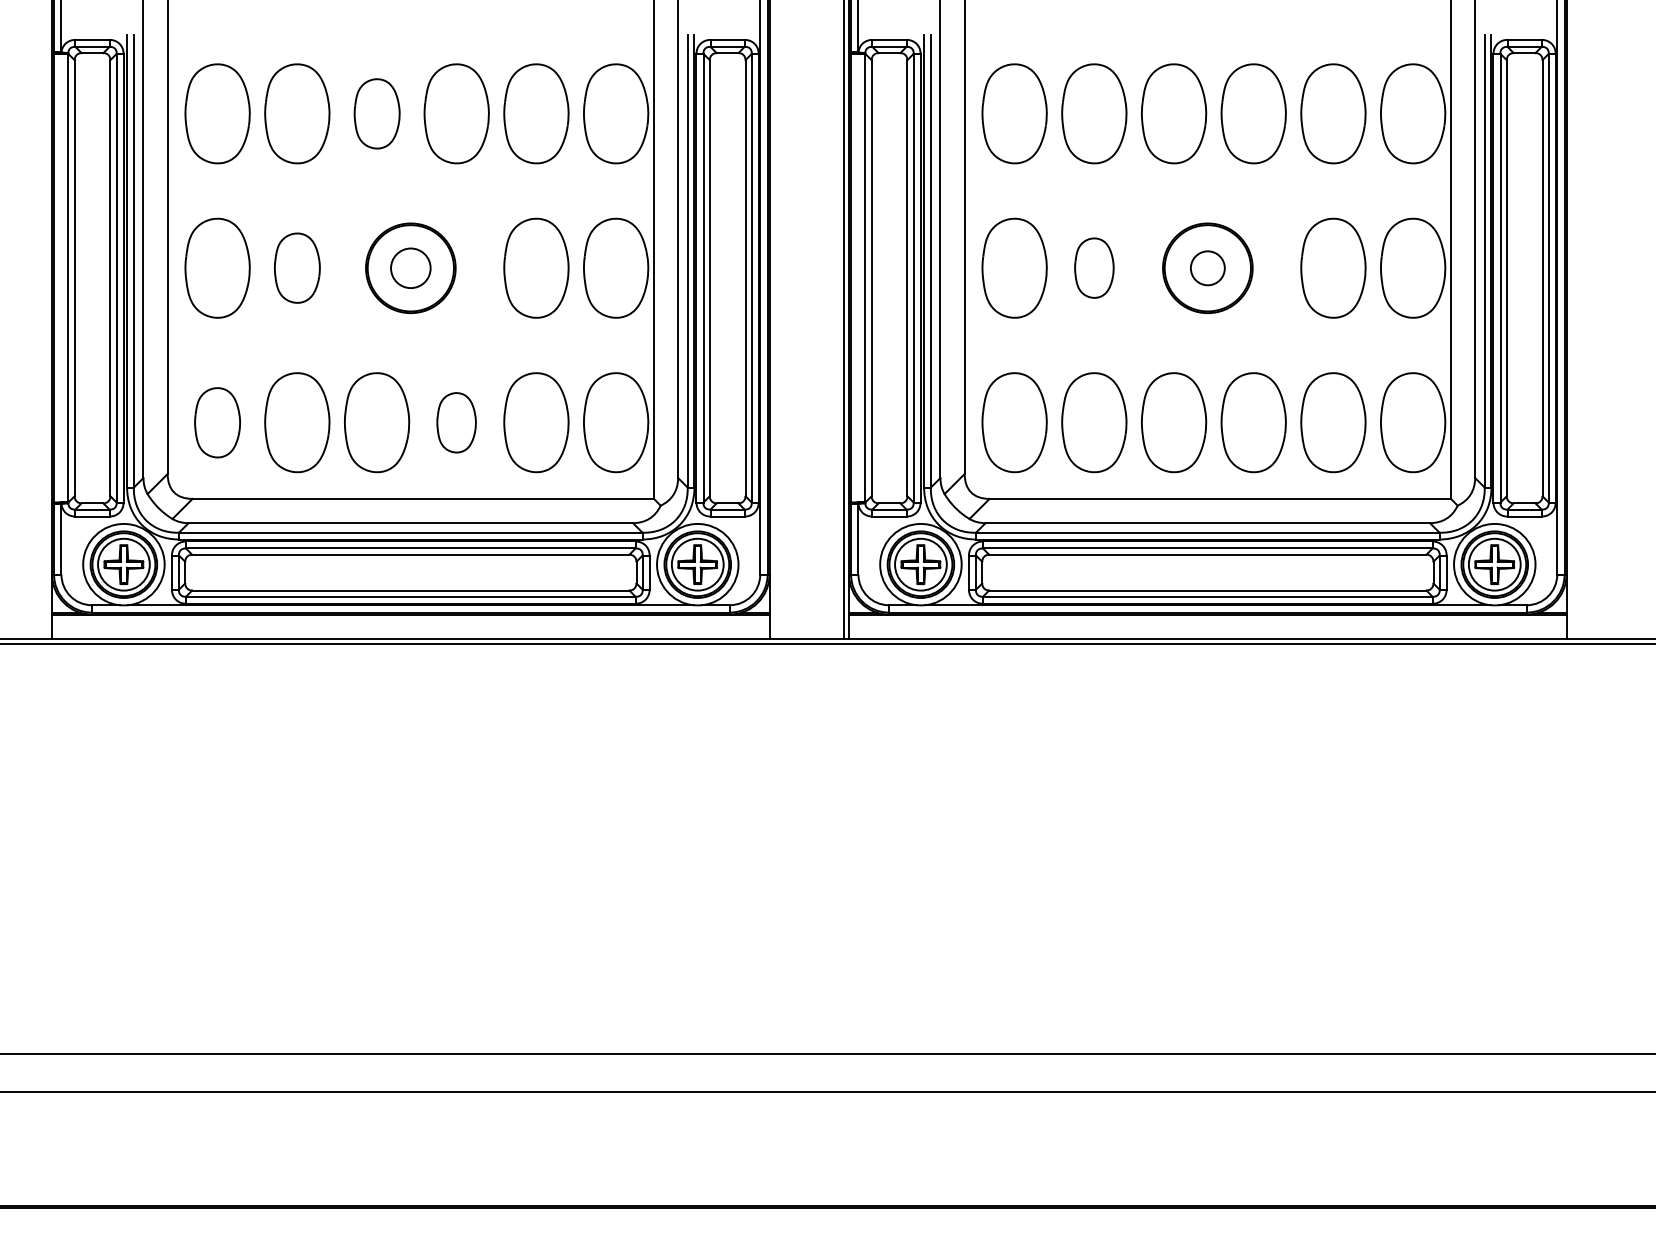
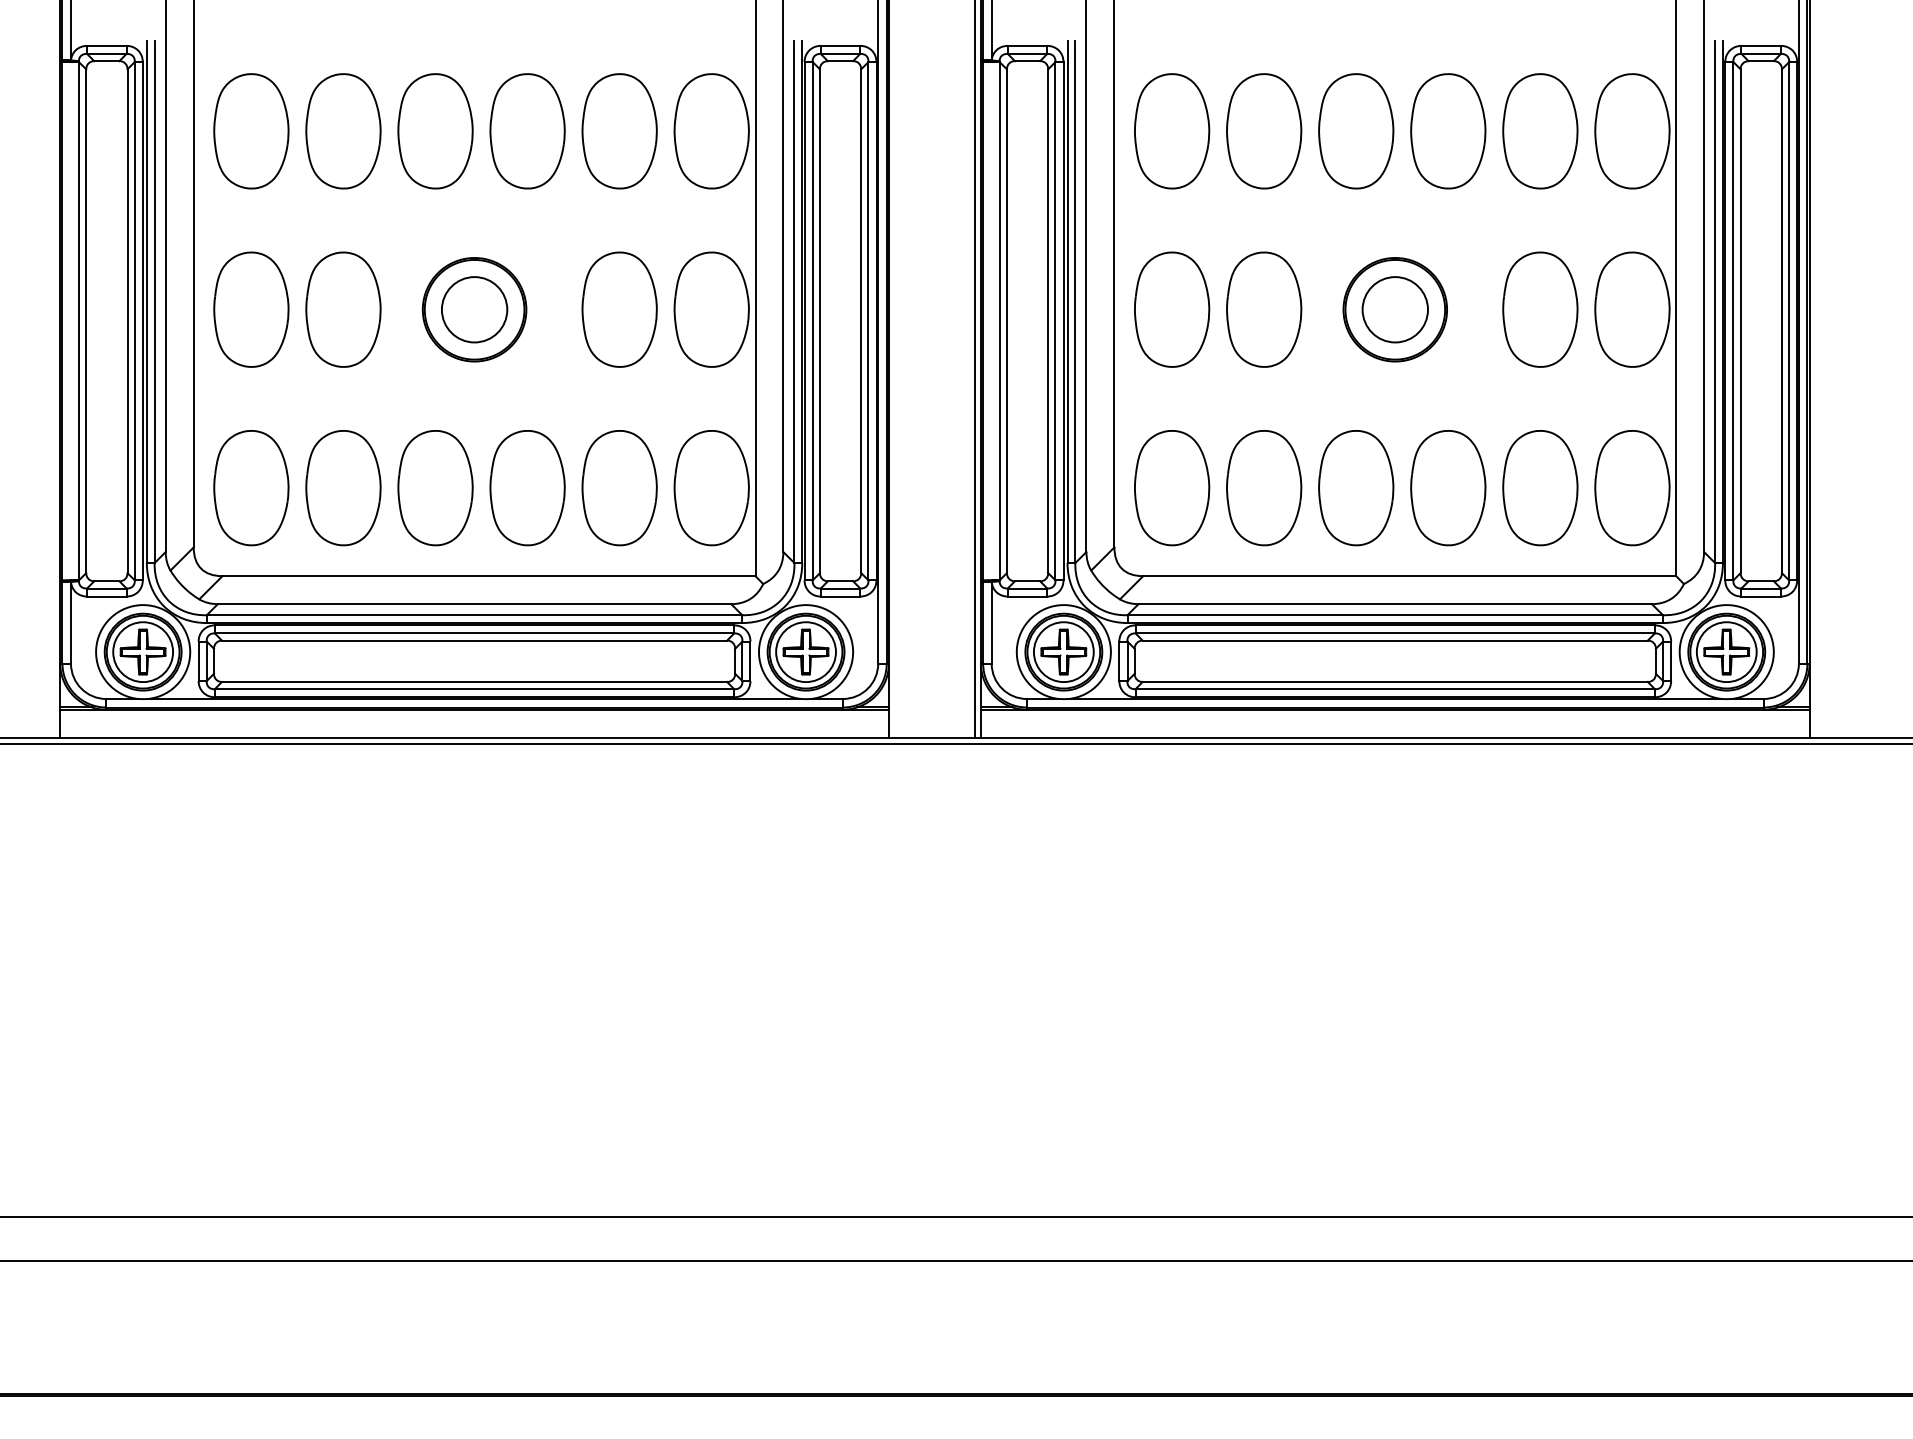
part: (377, 113) -> (436, 130), size x1.43
part: (297, 267) -> (343, 308), size x1.43
part: (1094, 267) -> (1264, 308), size x1.67
circle: (410, 268) -> (474, 309), size x1.43
circle: (1207, 268) -> (1394, 309), size x1.67
part: (217, 422) -> (251, 487), size x1.43
part: (456, 422) -> (527, 487), size x1.67

